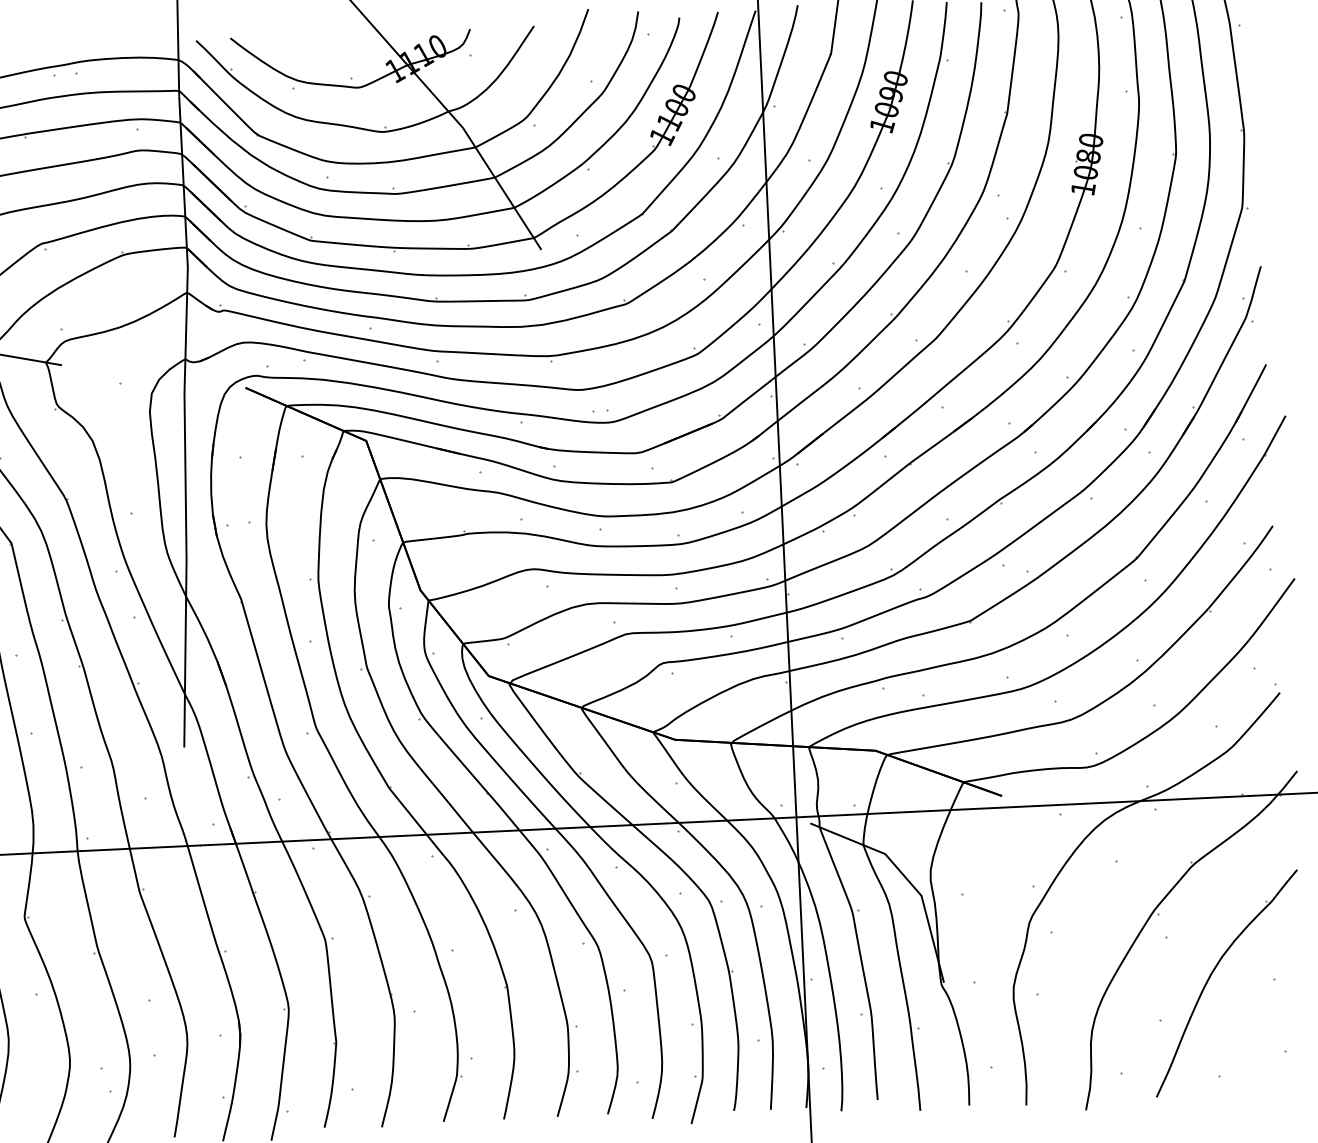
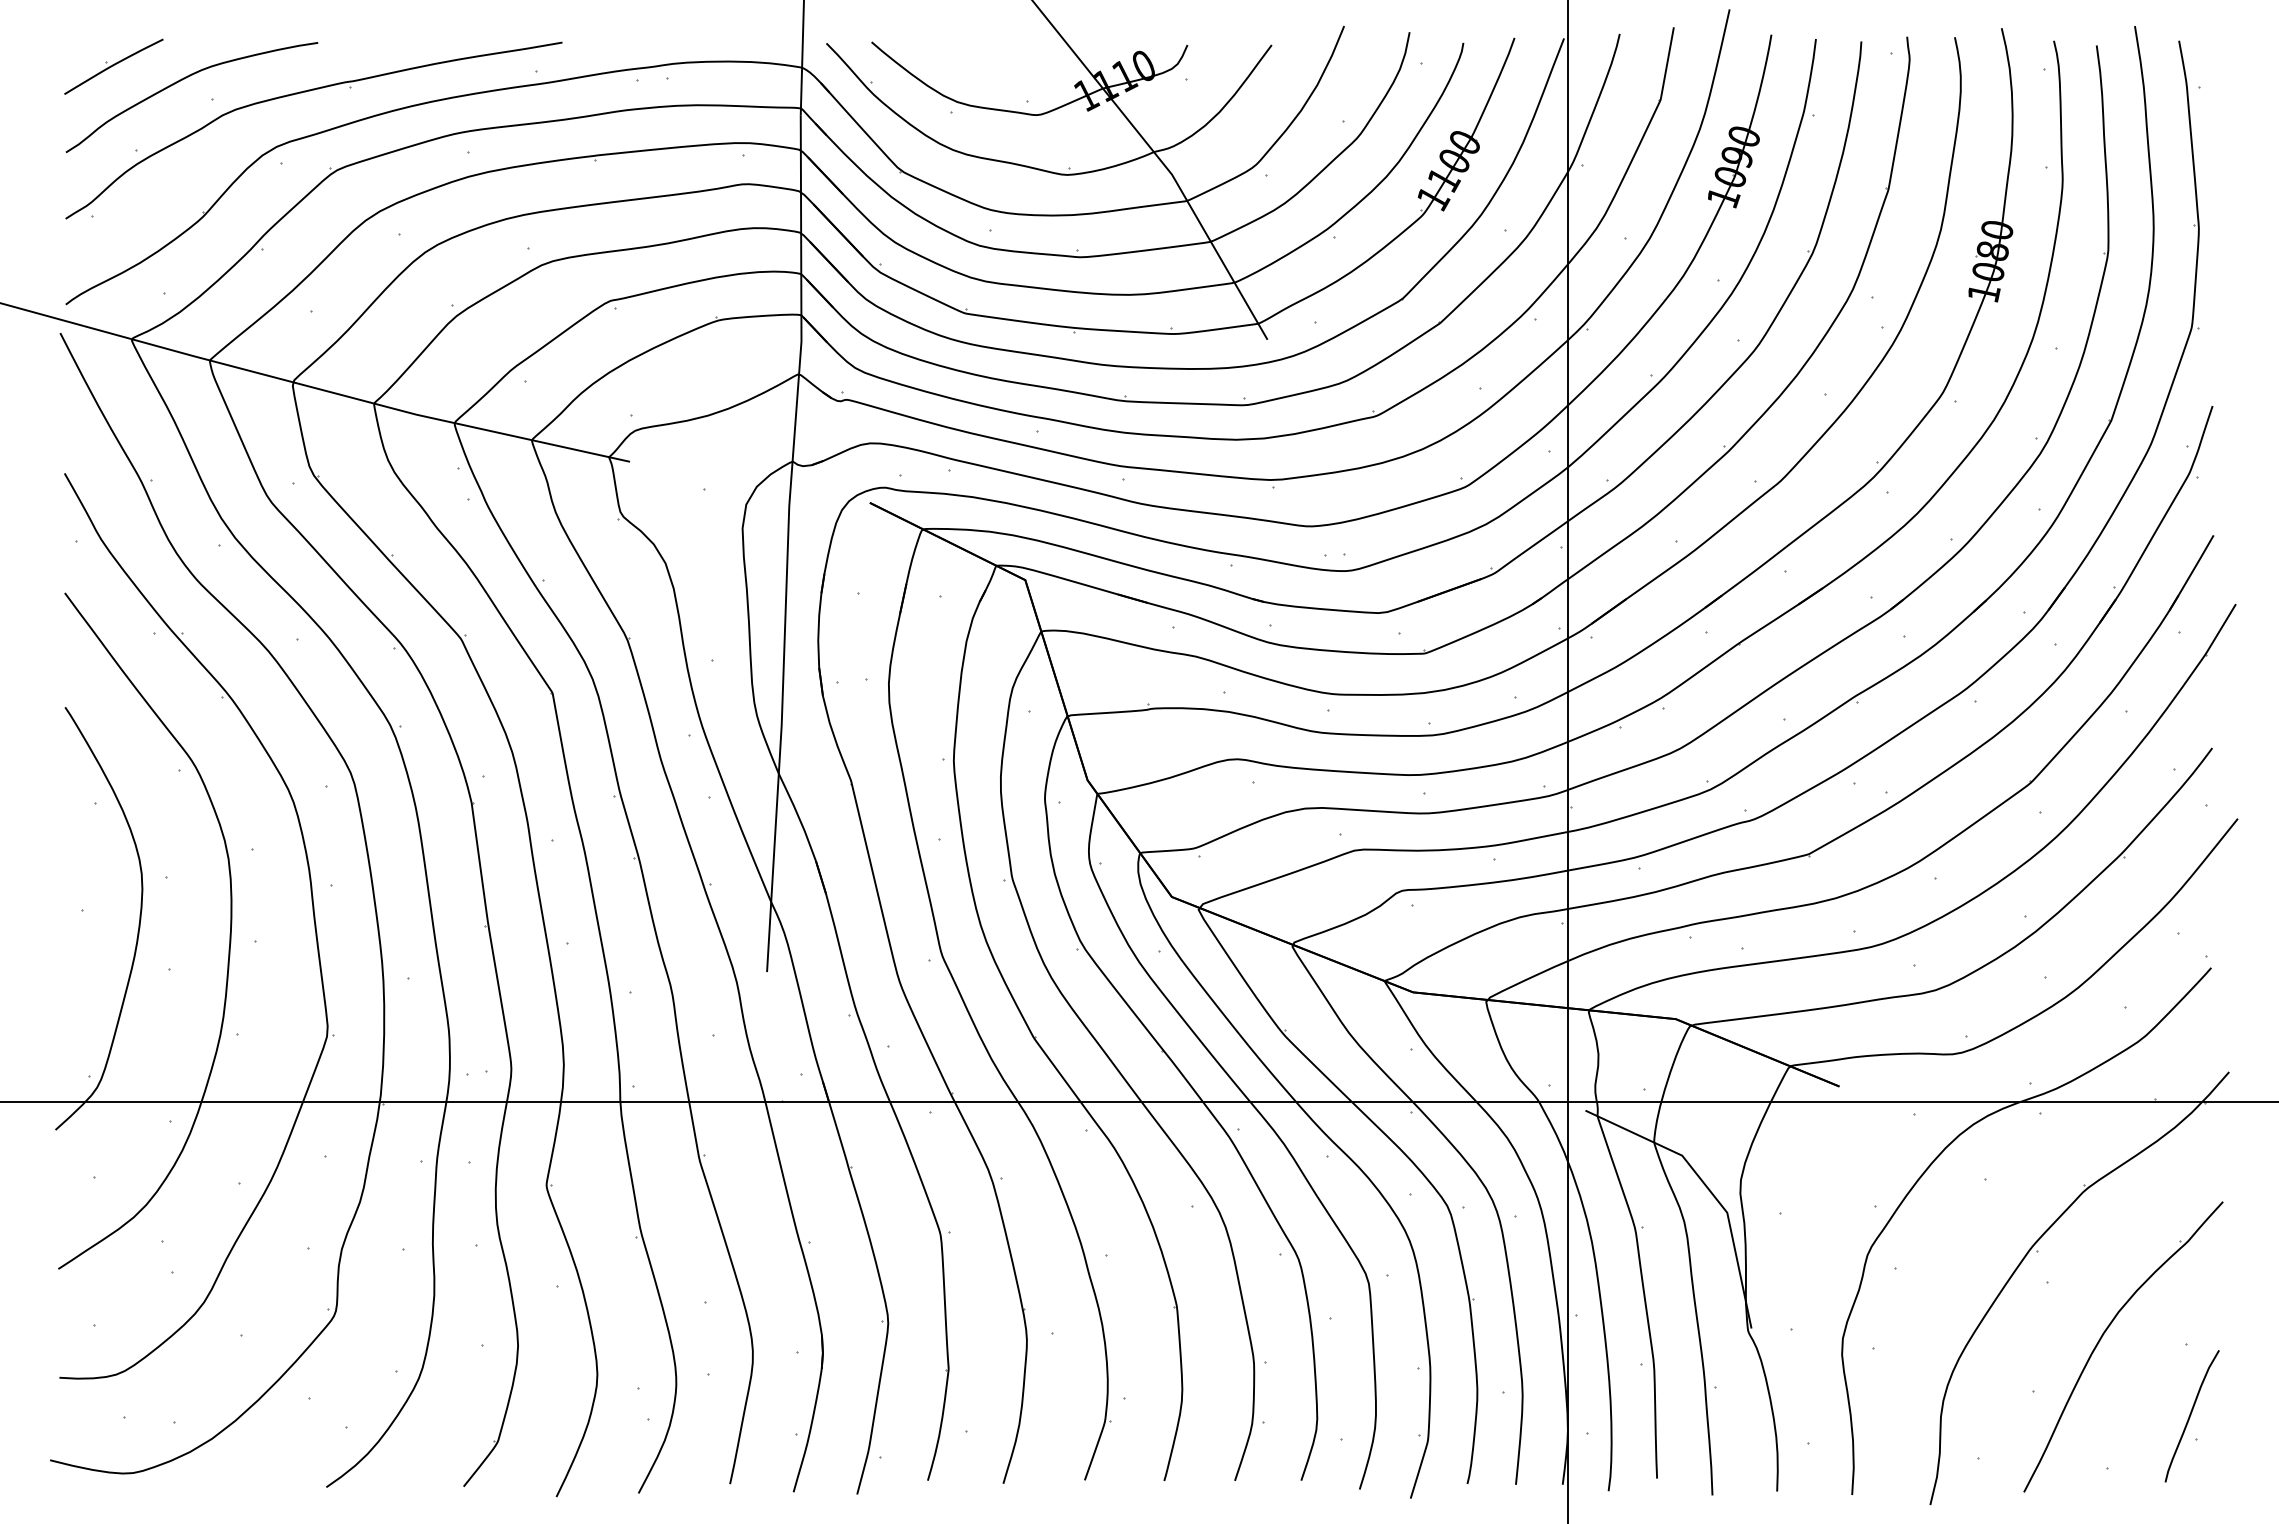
curve: (1280, 1033) -> (2191, 1415), added

